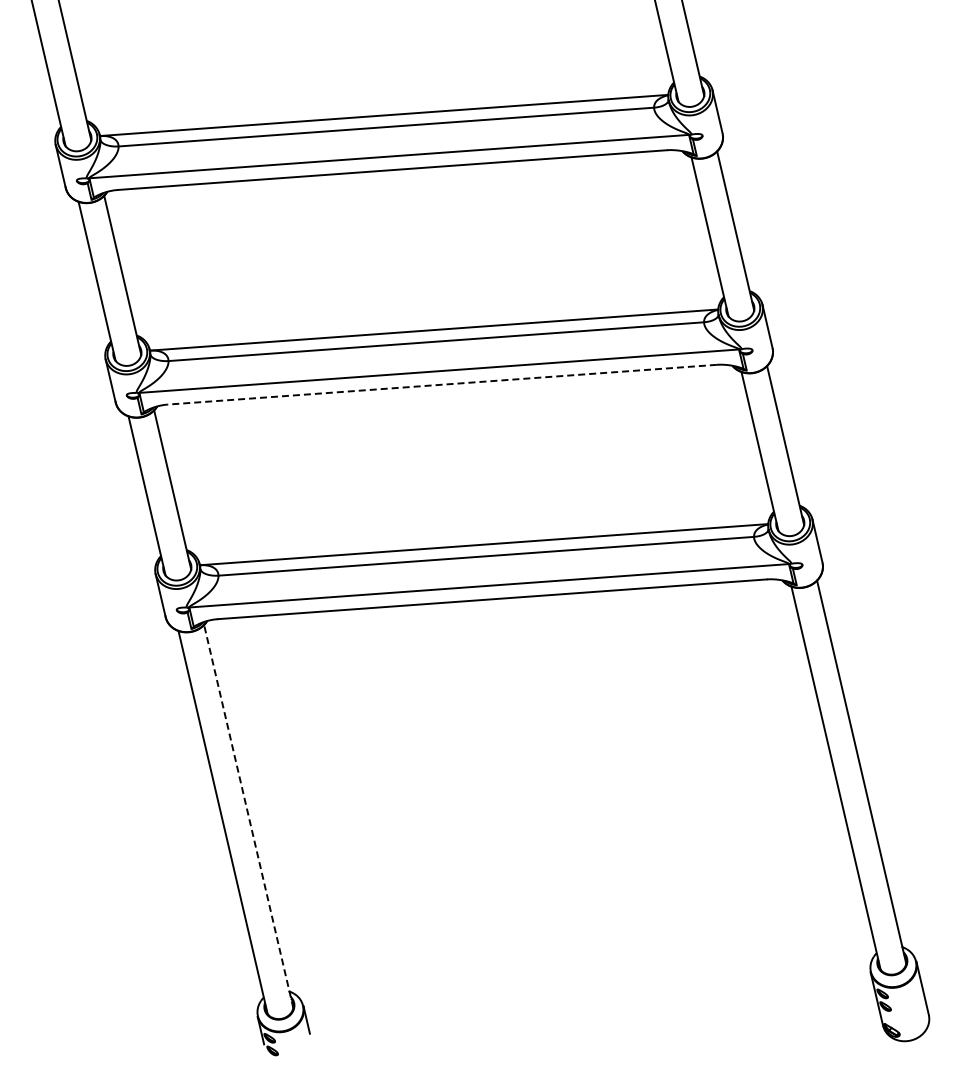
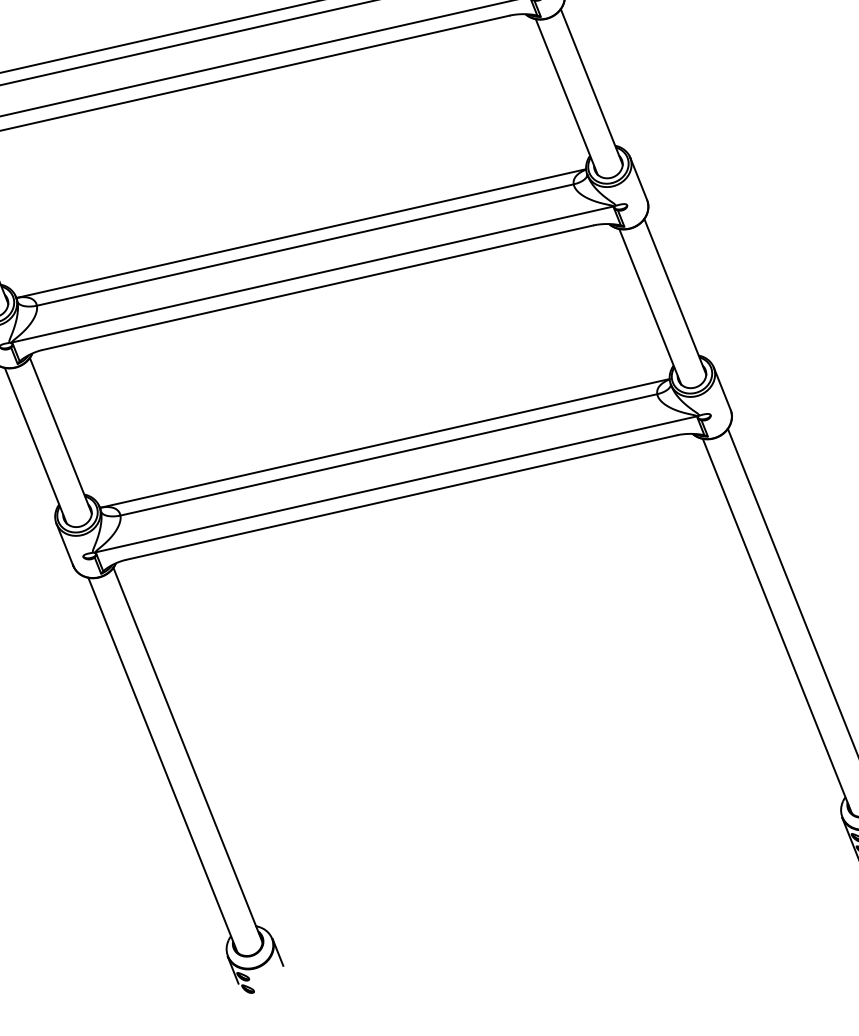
line: (441, 384) -> (317, 287), dashed -> solid
line: (248, 816) -> (187, 755), dashed -> solid

